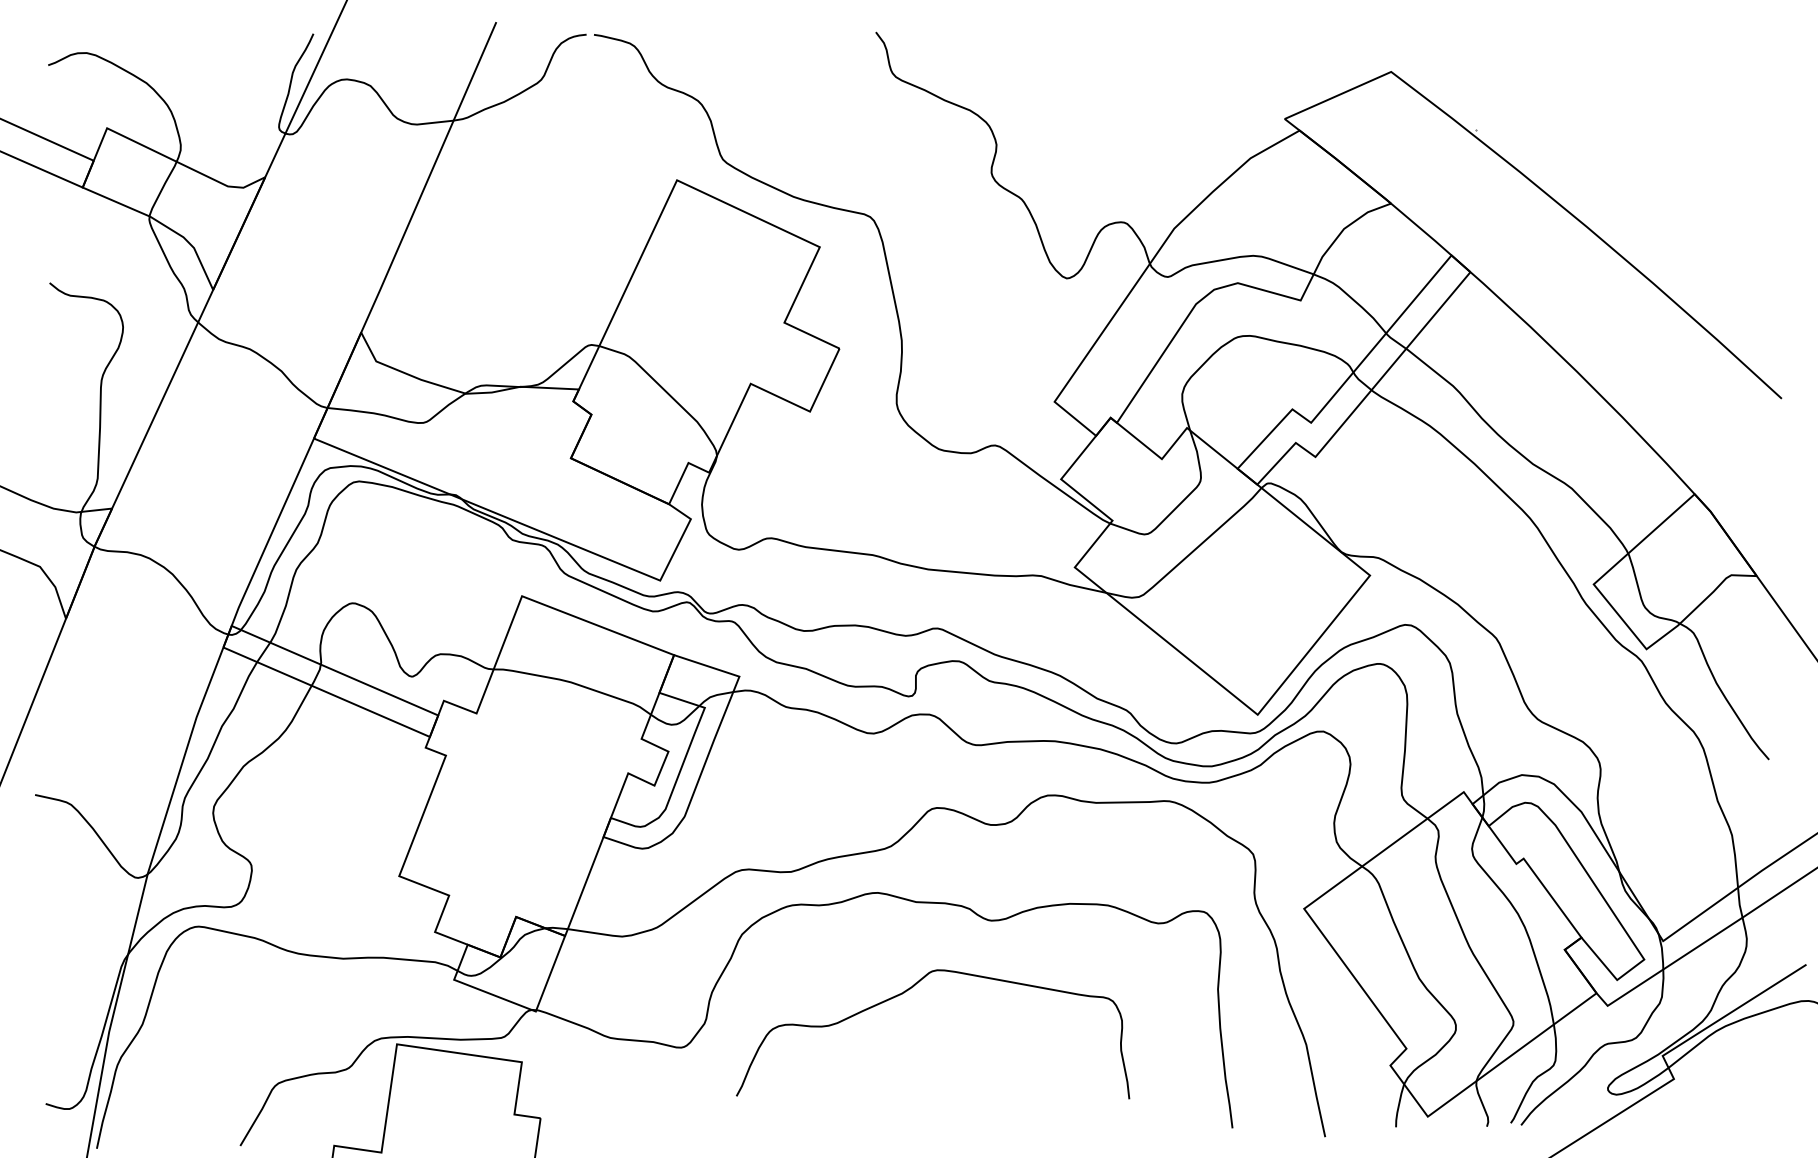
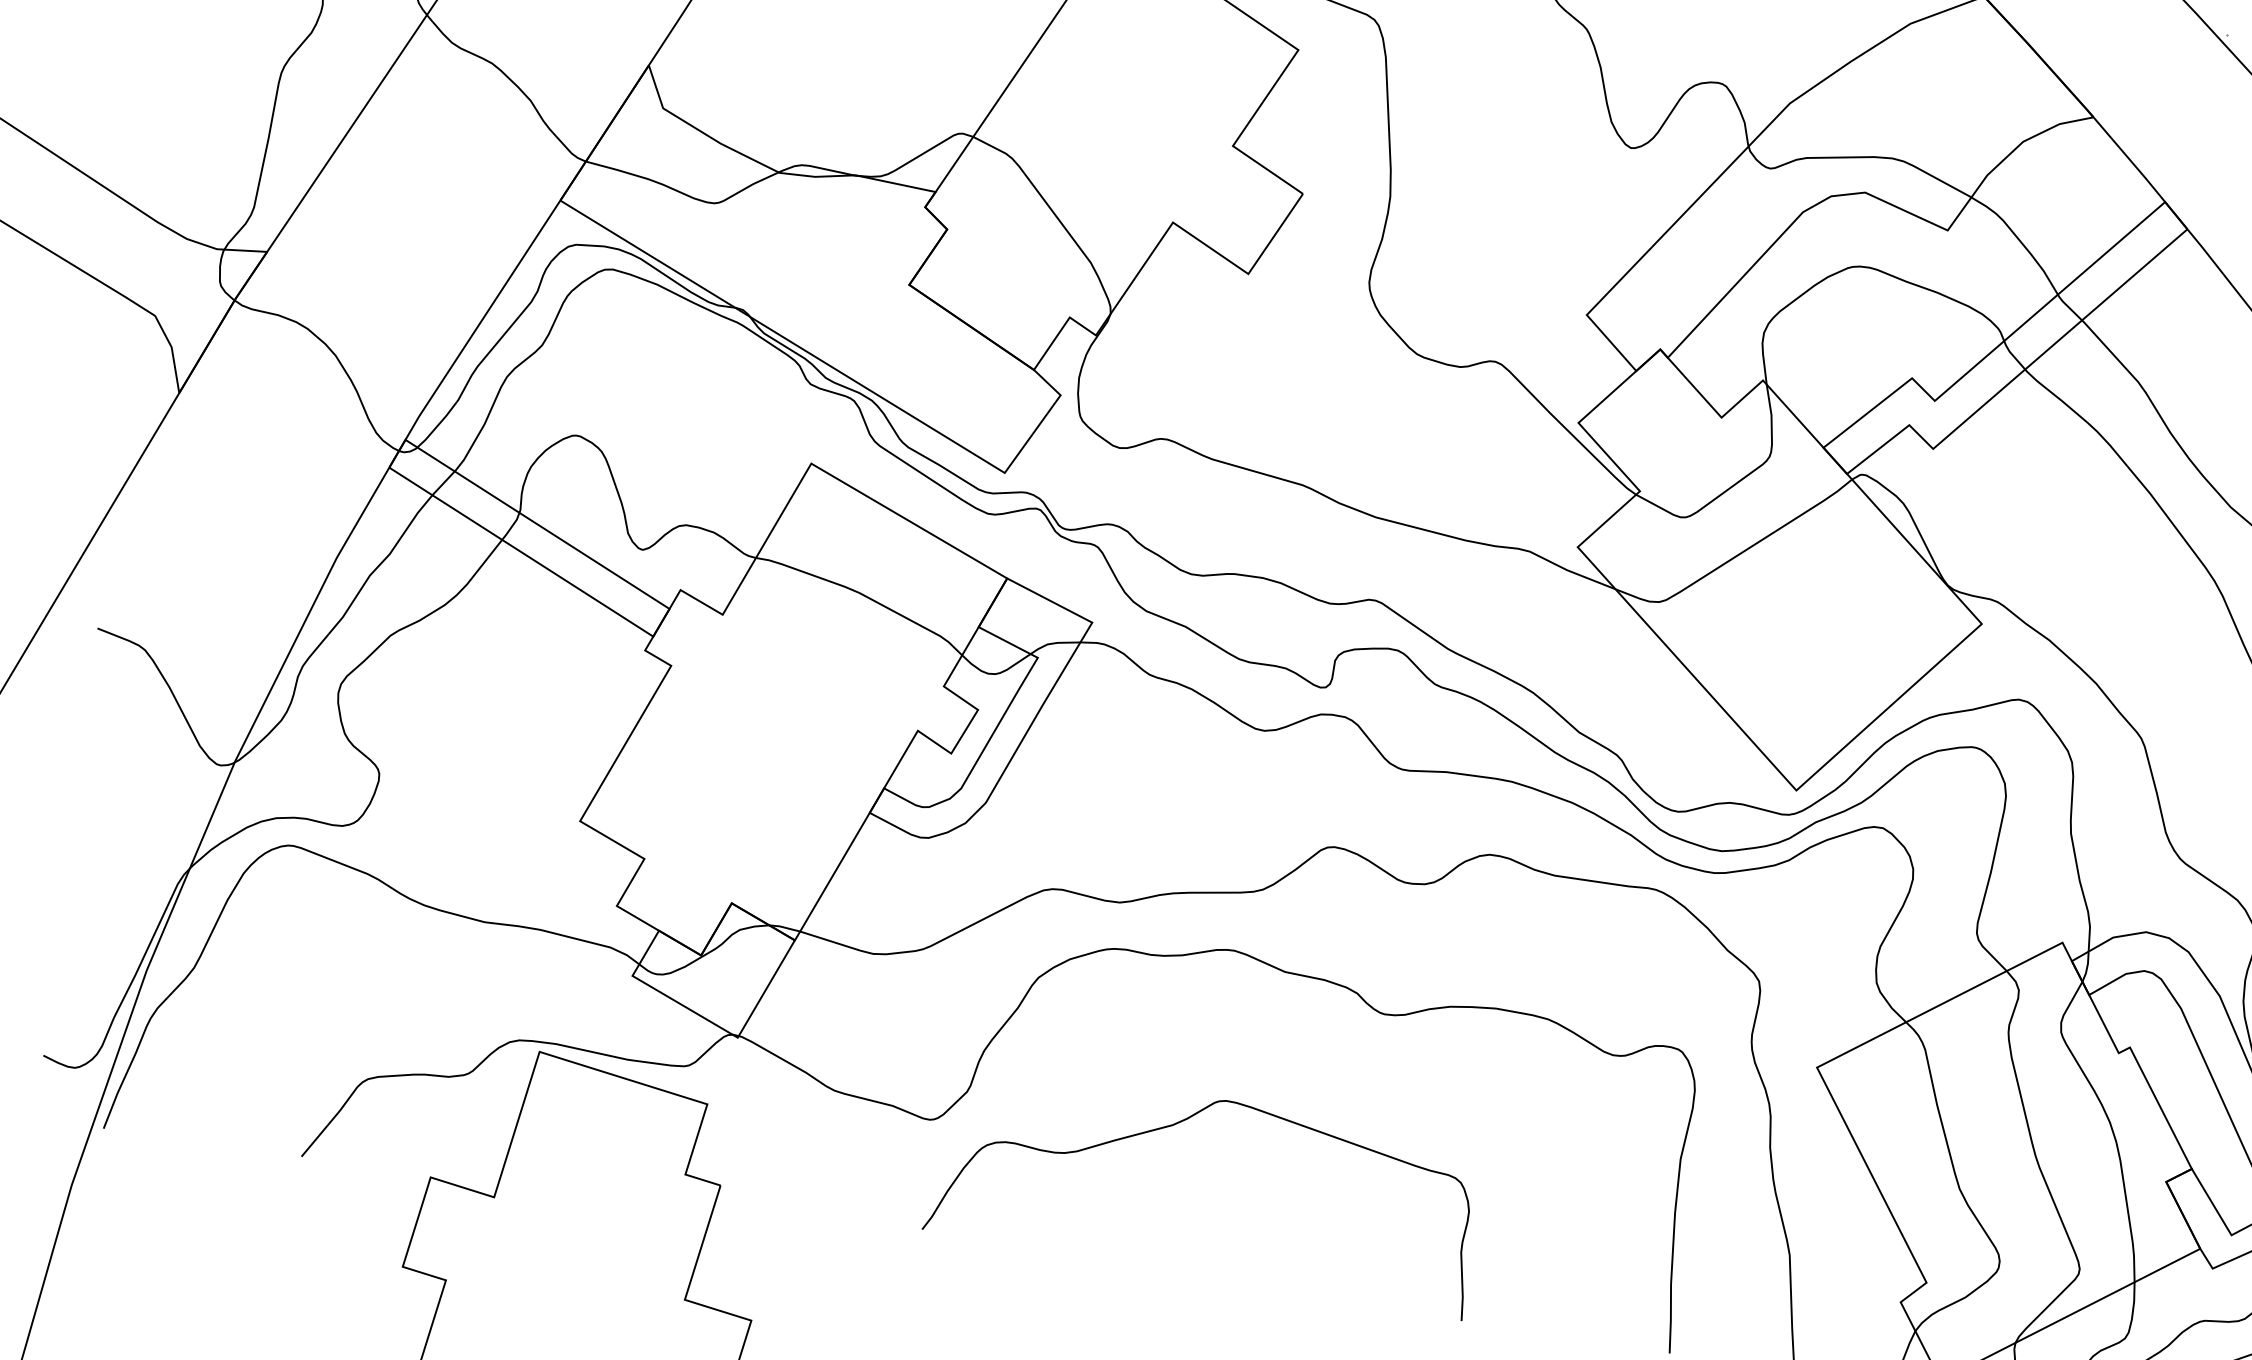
curve: (904, 993) -> (1175, 1125), moved

